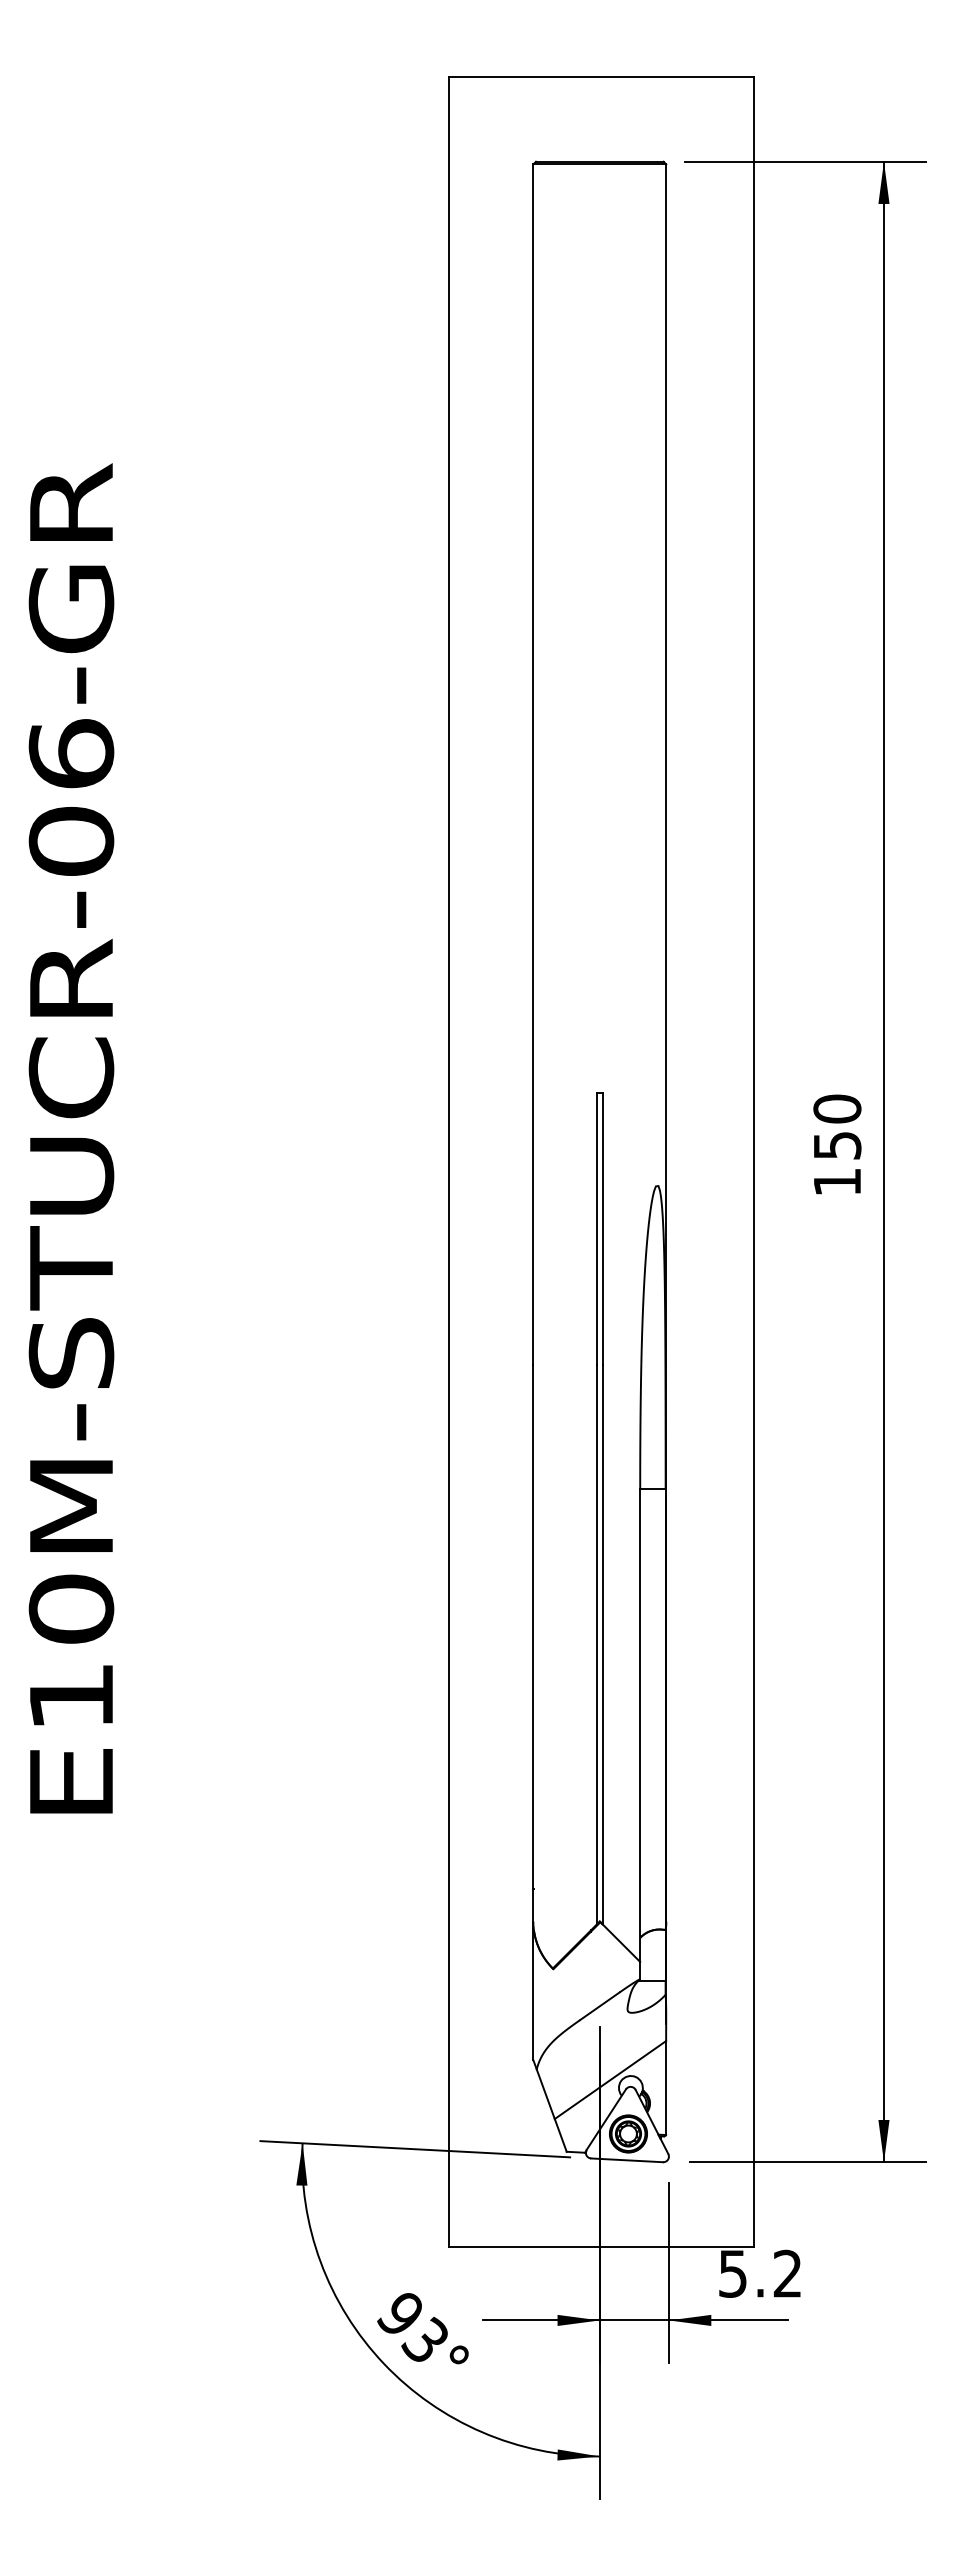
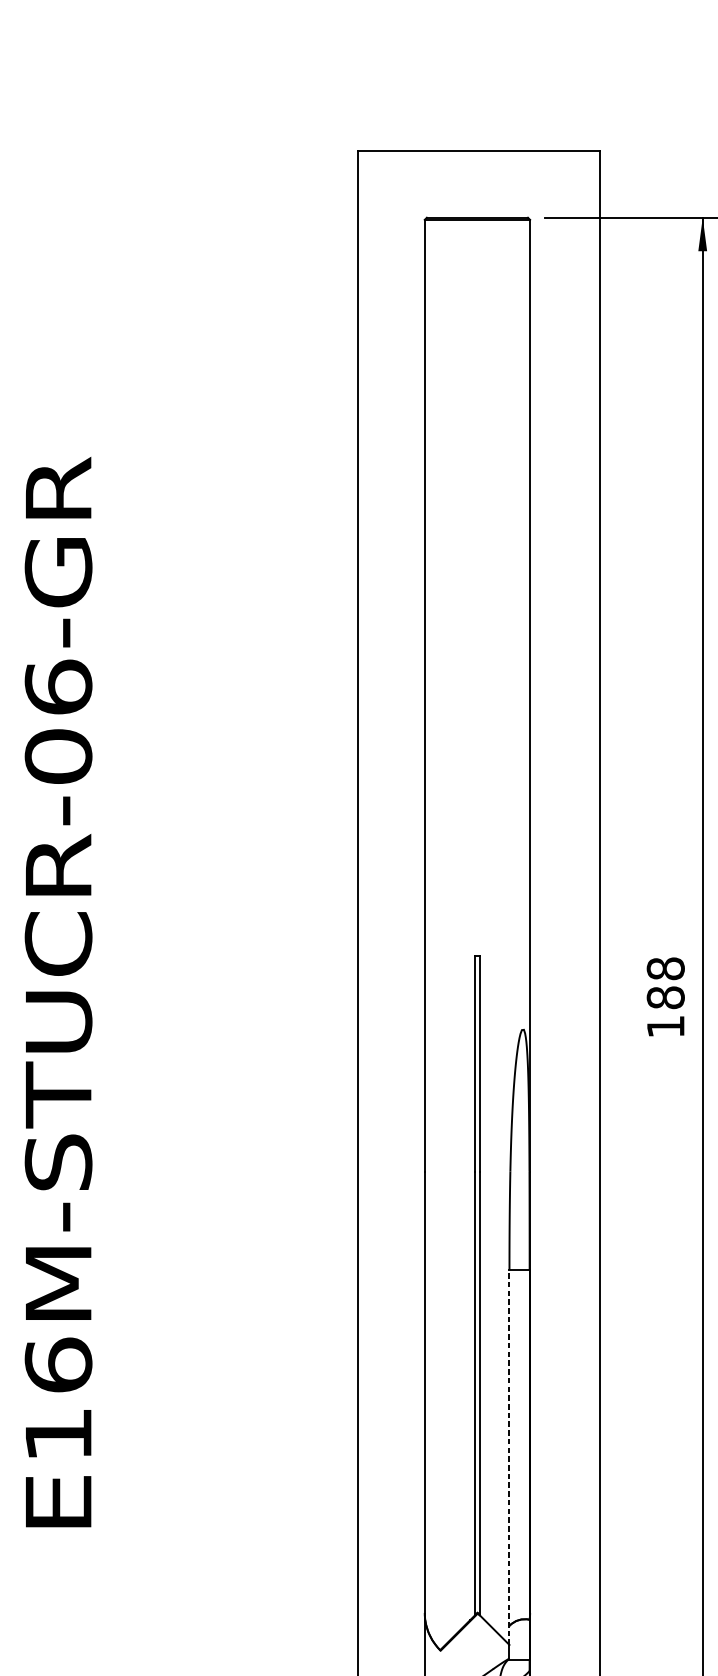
text: (837, 1126) -> (665, 982), 150 -> 188
text: (71, 1608) -> (58, 1364), E10M-STUCR-06-GR -> E16M-STUCR-06-GR
line: (640, 1725) -> (509, 1457), solid -> dashed

